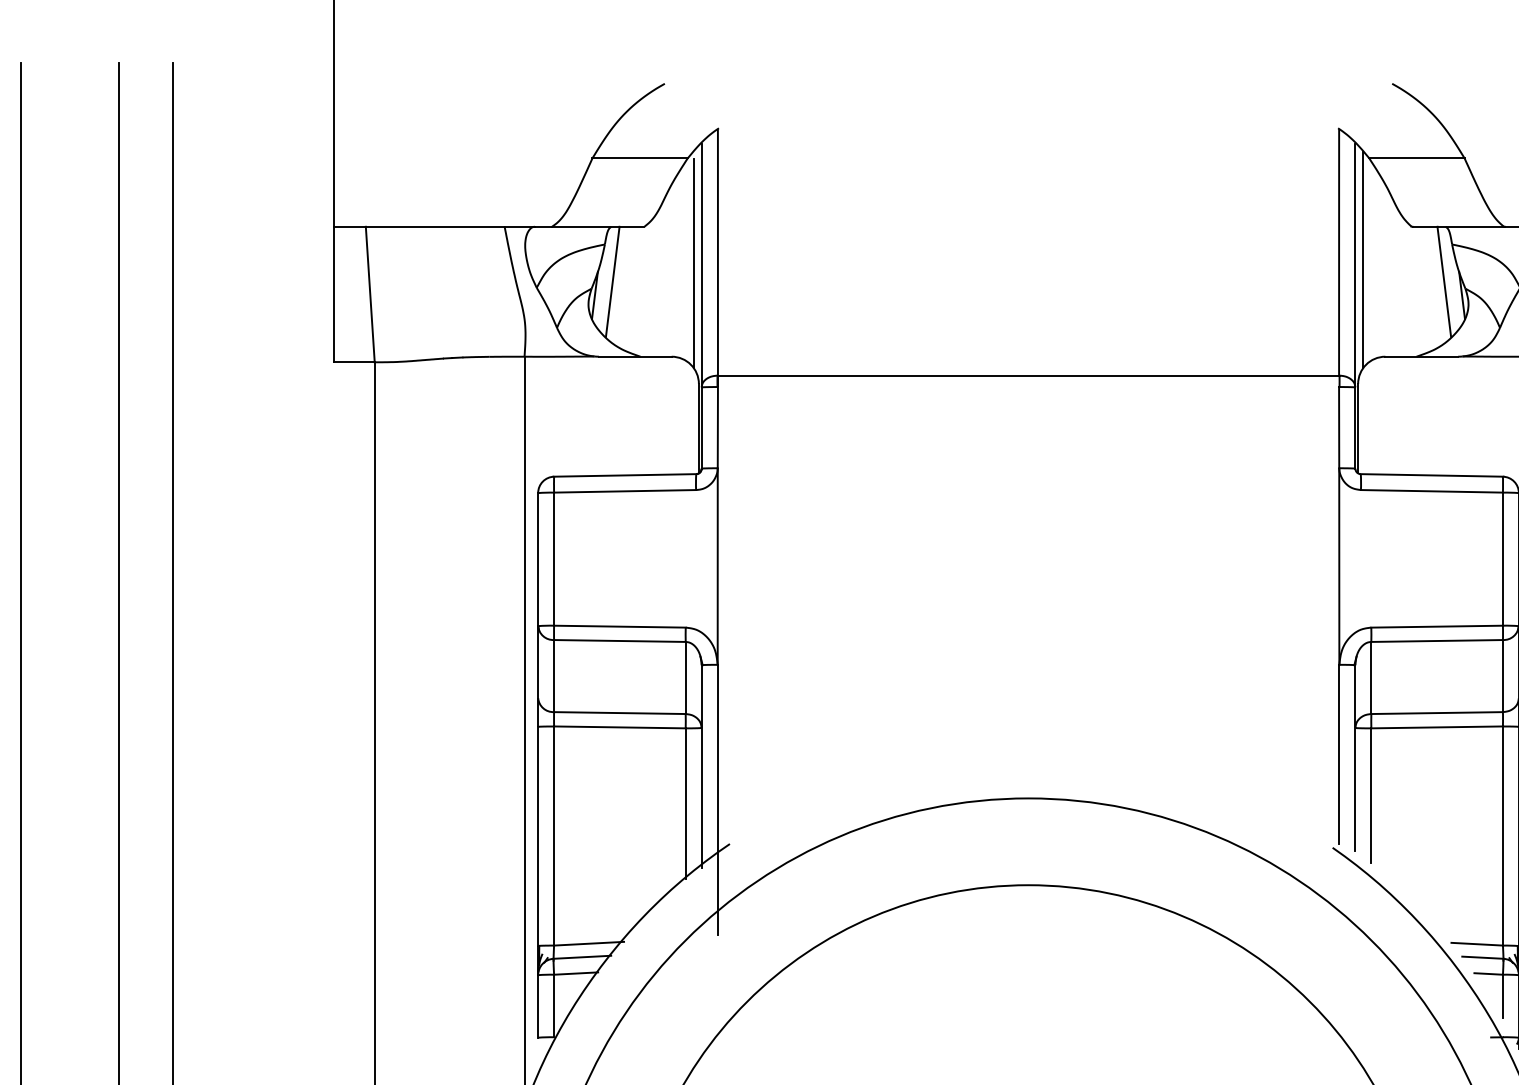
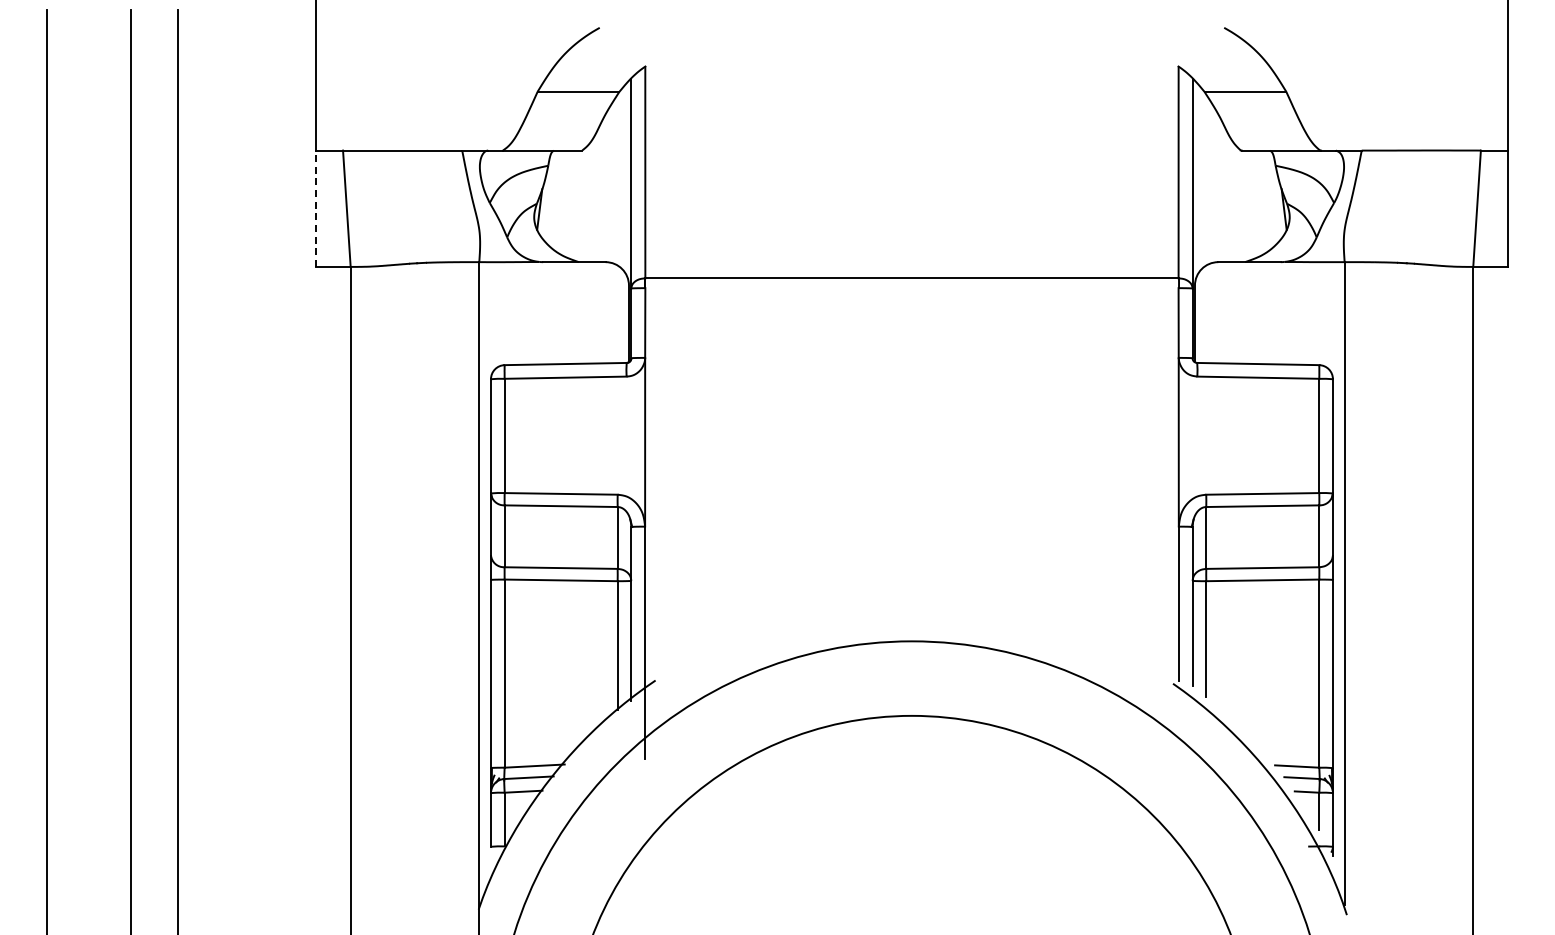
line: (1363, 259) -> (1199, 178), removed
line: (693, 262) -> (624, 181), removed
line: (612, 281) -> (554, 197), removed
line: (1443, 281) -> (1268, 197), removed
line: (333, 294) -> (315, 208), solid -> dashed

